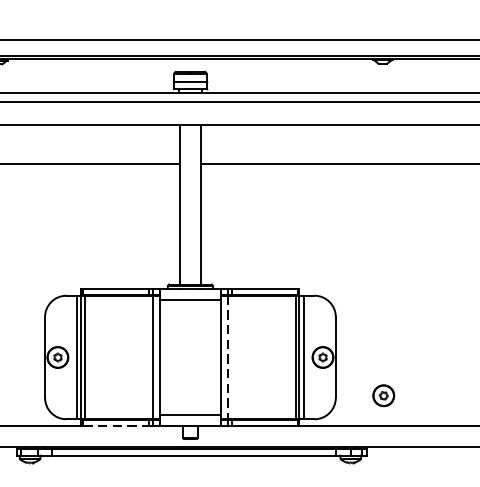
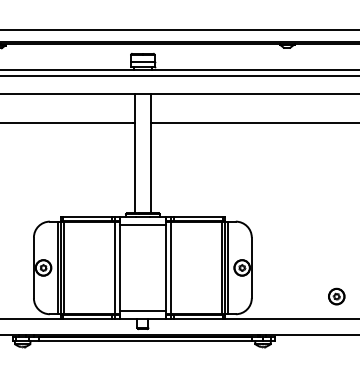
line: (228, 358) -> (171, 268), dashed -> solid
part: (383, 395) -> (336, 296), moved
line: (116, 426) -> (87, 319), dashed -> solid

